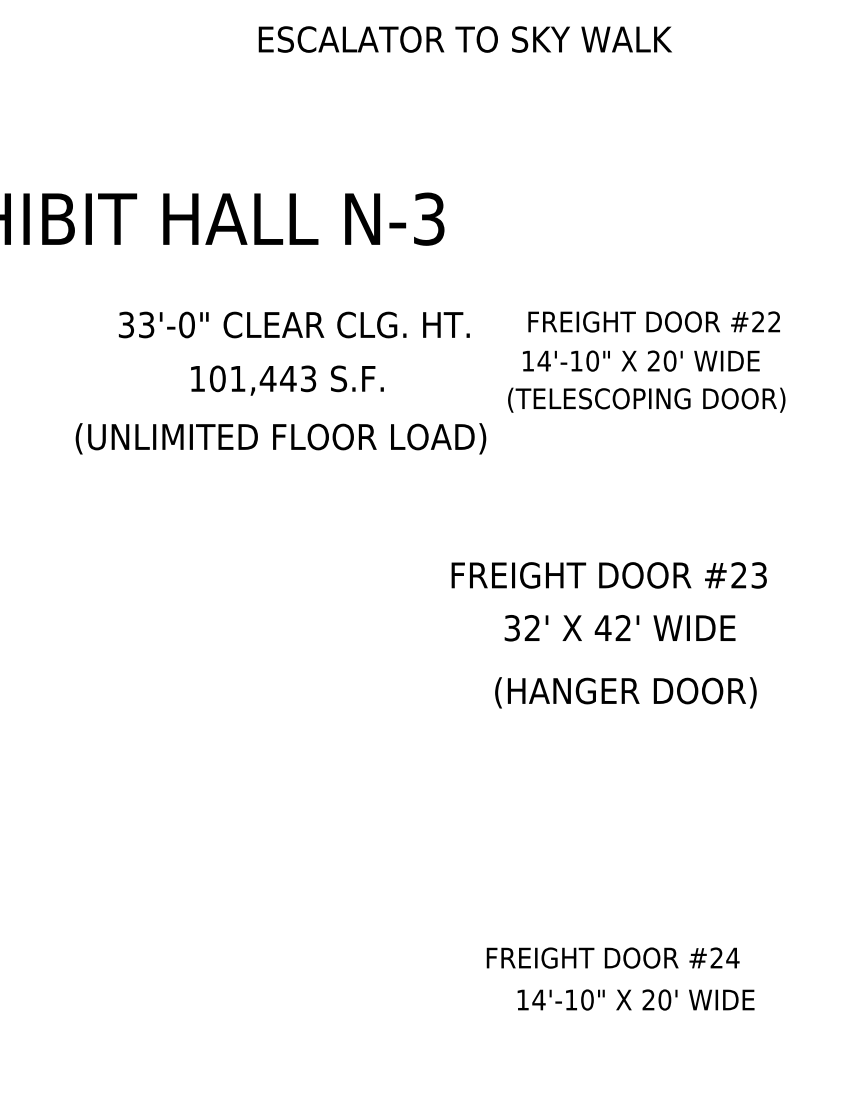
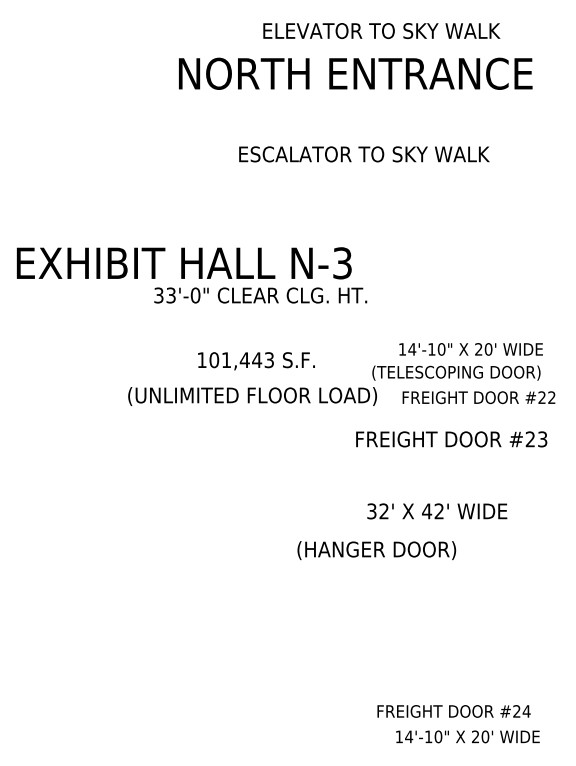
text: (653, 321) -> (478, 397), moved
text: (293, 324) -> (260, 295), moved
text: (646, 399) -> (456, 372), moved
text: (608, 575) -> (451, 439), moved
text: (620, 628) -> (437, 511), moved
text: (625, 692) -> (376, 550), moved

